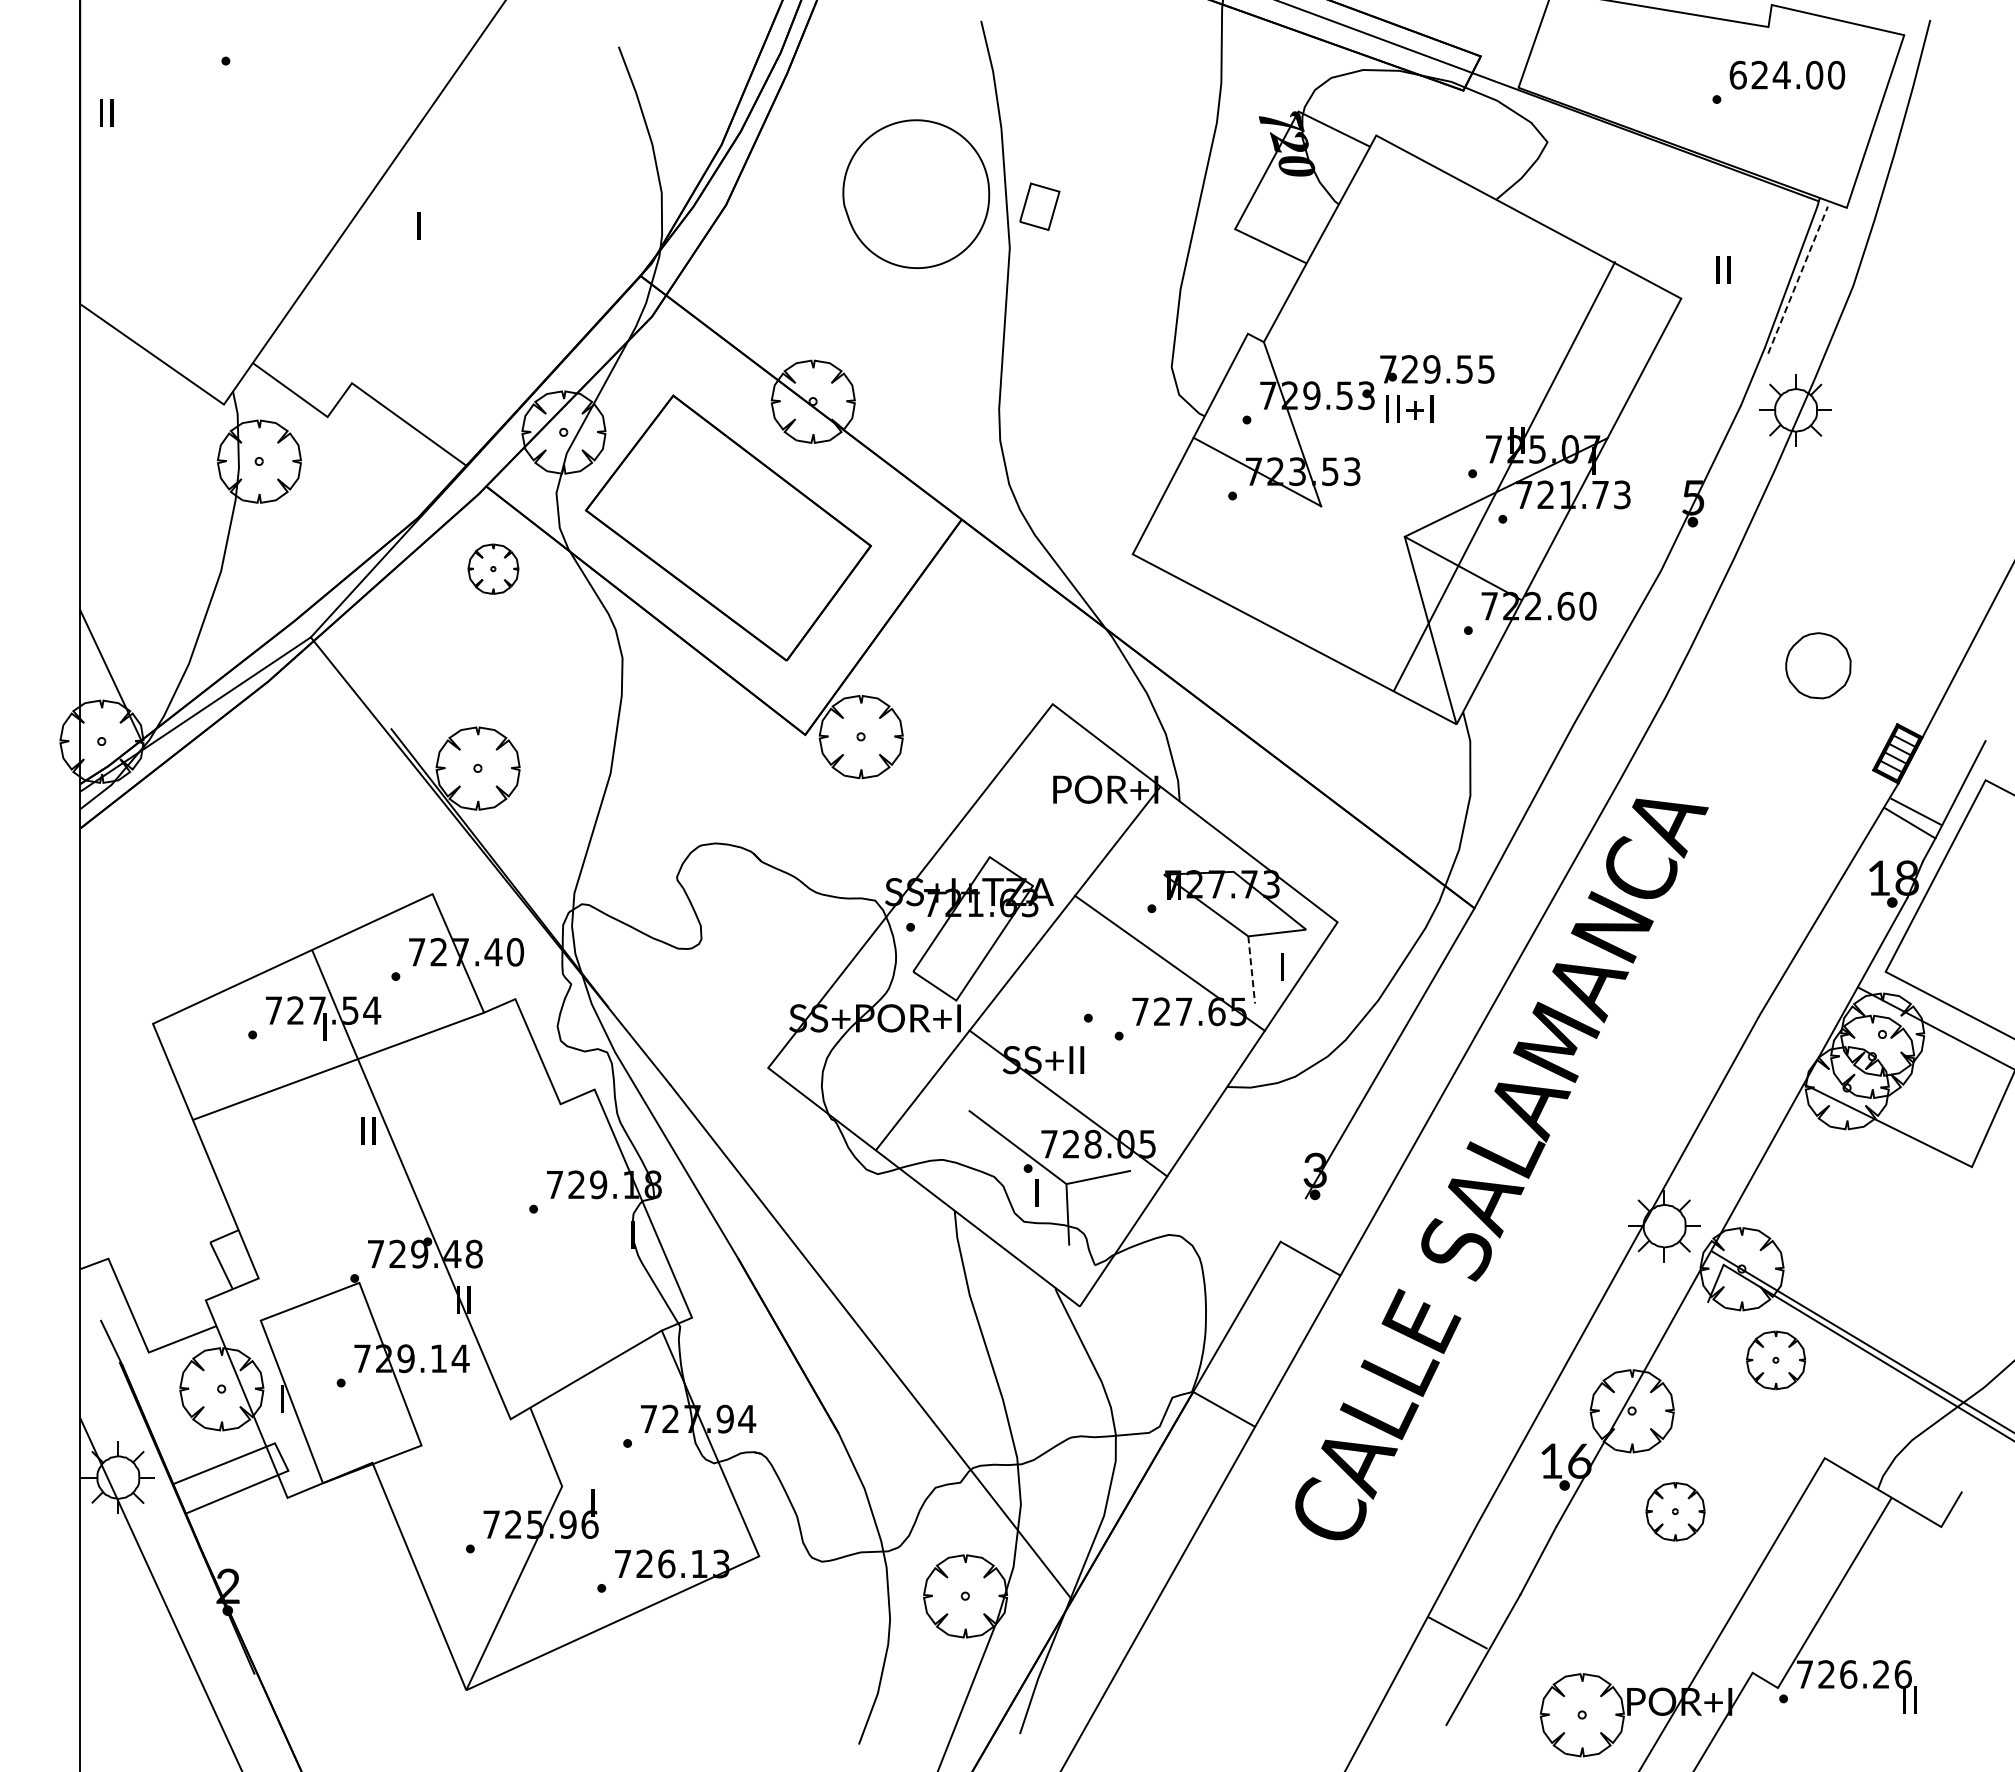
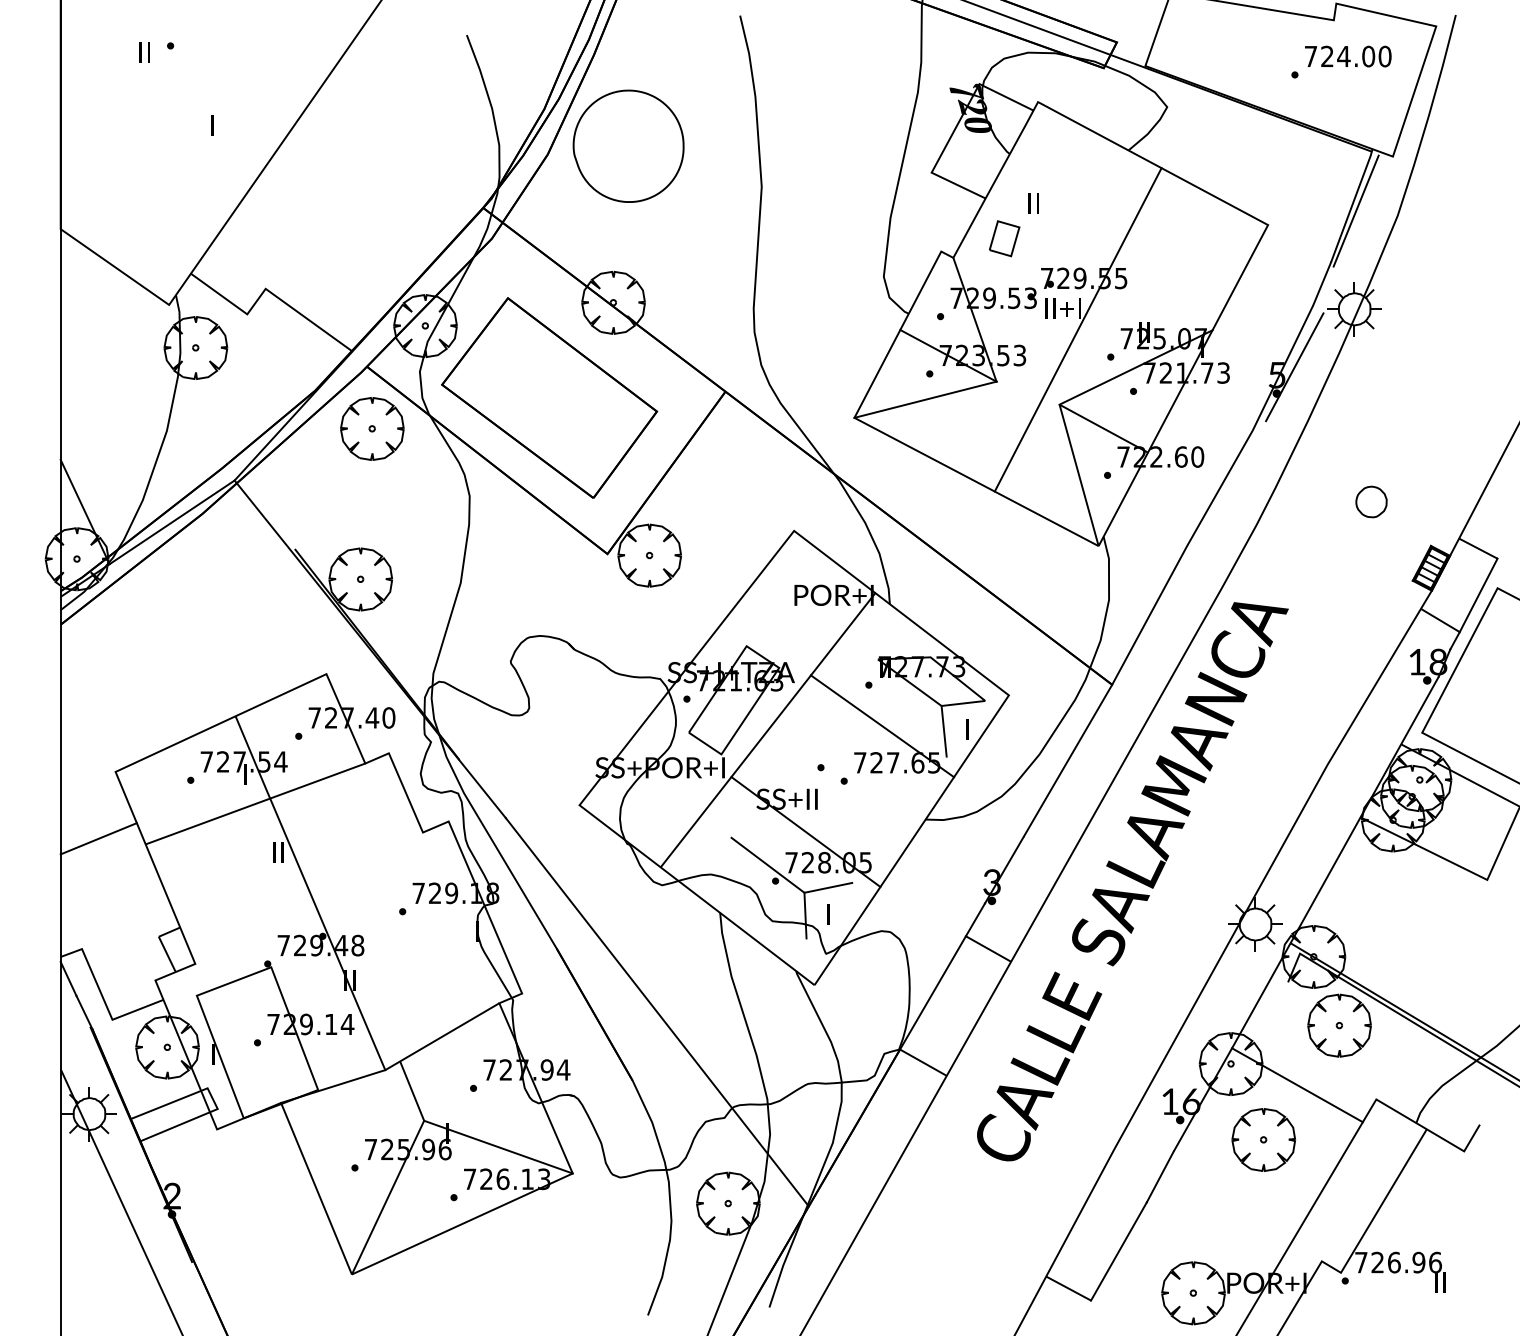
text: (1737, 74) -> (1310, 56), 624.00 -> 724.00
text: (106, 112) -> (144, 51), moved
part: (916, 193) -> (628, 145), moved
part: (1039, 206) -> (1004, 238), moved
text: (418, 225) -> (211, 124), moved
text: (1723, 269) -> (1033, 203), moved
line: (1798, 279) -> (1356, 210), dashed -> solid
line: (1504, 476) -> (1078, 329), moved
line: (1716, 486) -> (1294, 366), added
line: (1226, 530) -> (925, 399), added
part: (493, 569) -> (372, 429), size x1.67
part: (1818, 665) -> (1371, 501), size x0.62
line: (1915, 811) -> (1477, 548), moved
line: (1251, 969) -> (944, 730), dashed -> solid
line: (130, 1112) -> (98, 838), added
text: (1036, 1192) -> (827, 914), moved
line: (1292, 1219) -> (974, 919), added
line: (90, 1297) -> (68, 978), added
part: (1775, 1360) -> (1339, 1025), size x1.43
line: (1719, 1439) -> (1296, 1085), added
line: (441, 1440) -> (333, 1086), added
part: (1675, 1511) -> (1263, 1139), size x1.43
line: (660, 1521) -> (498, 1147), added
line: (1457, 1632) -> (1068, 1288), moved
text: (1880, 1674) -> (1418, 1262), 726.26 -> 726.96

